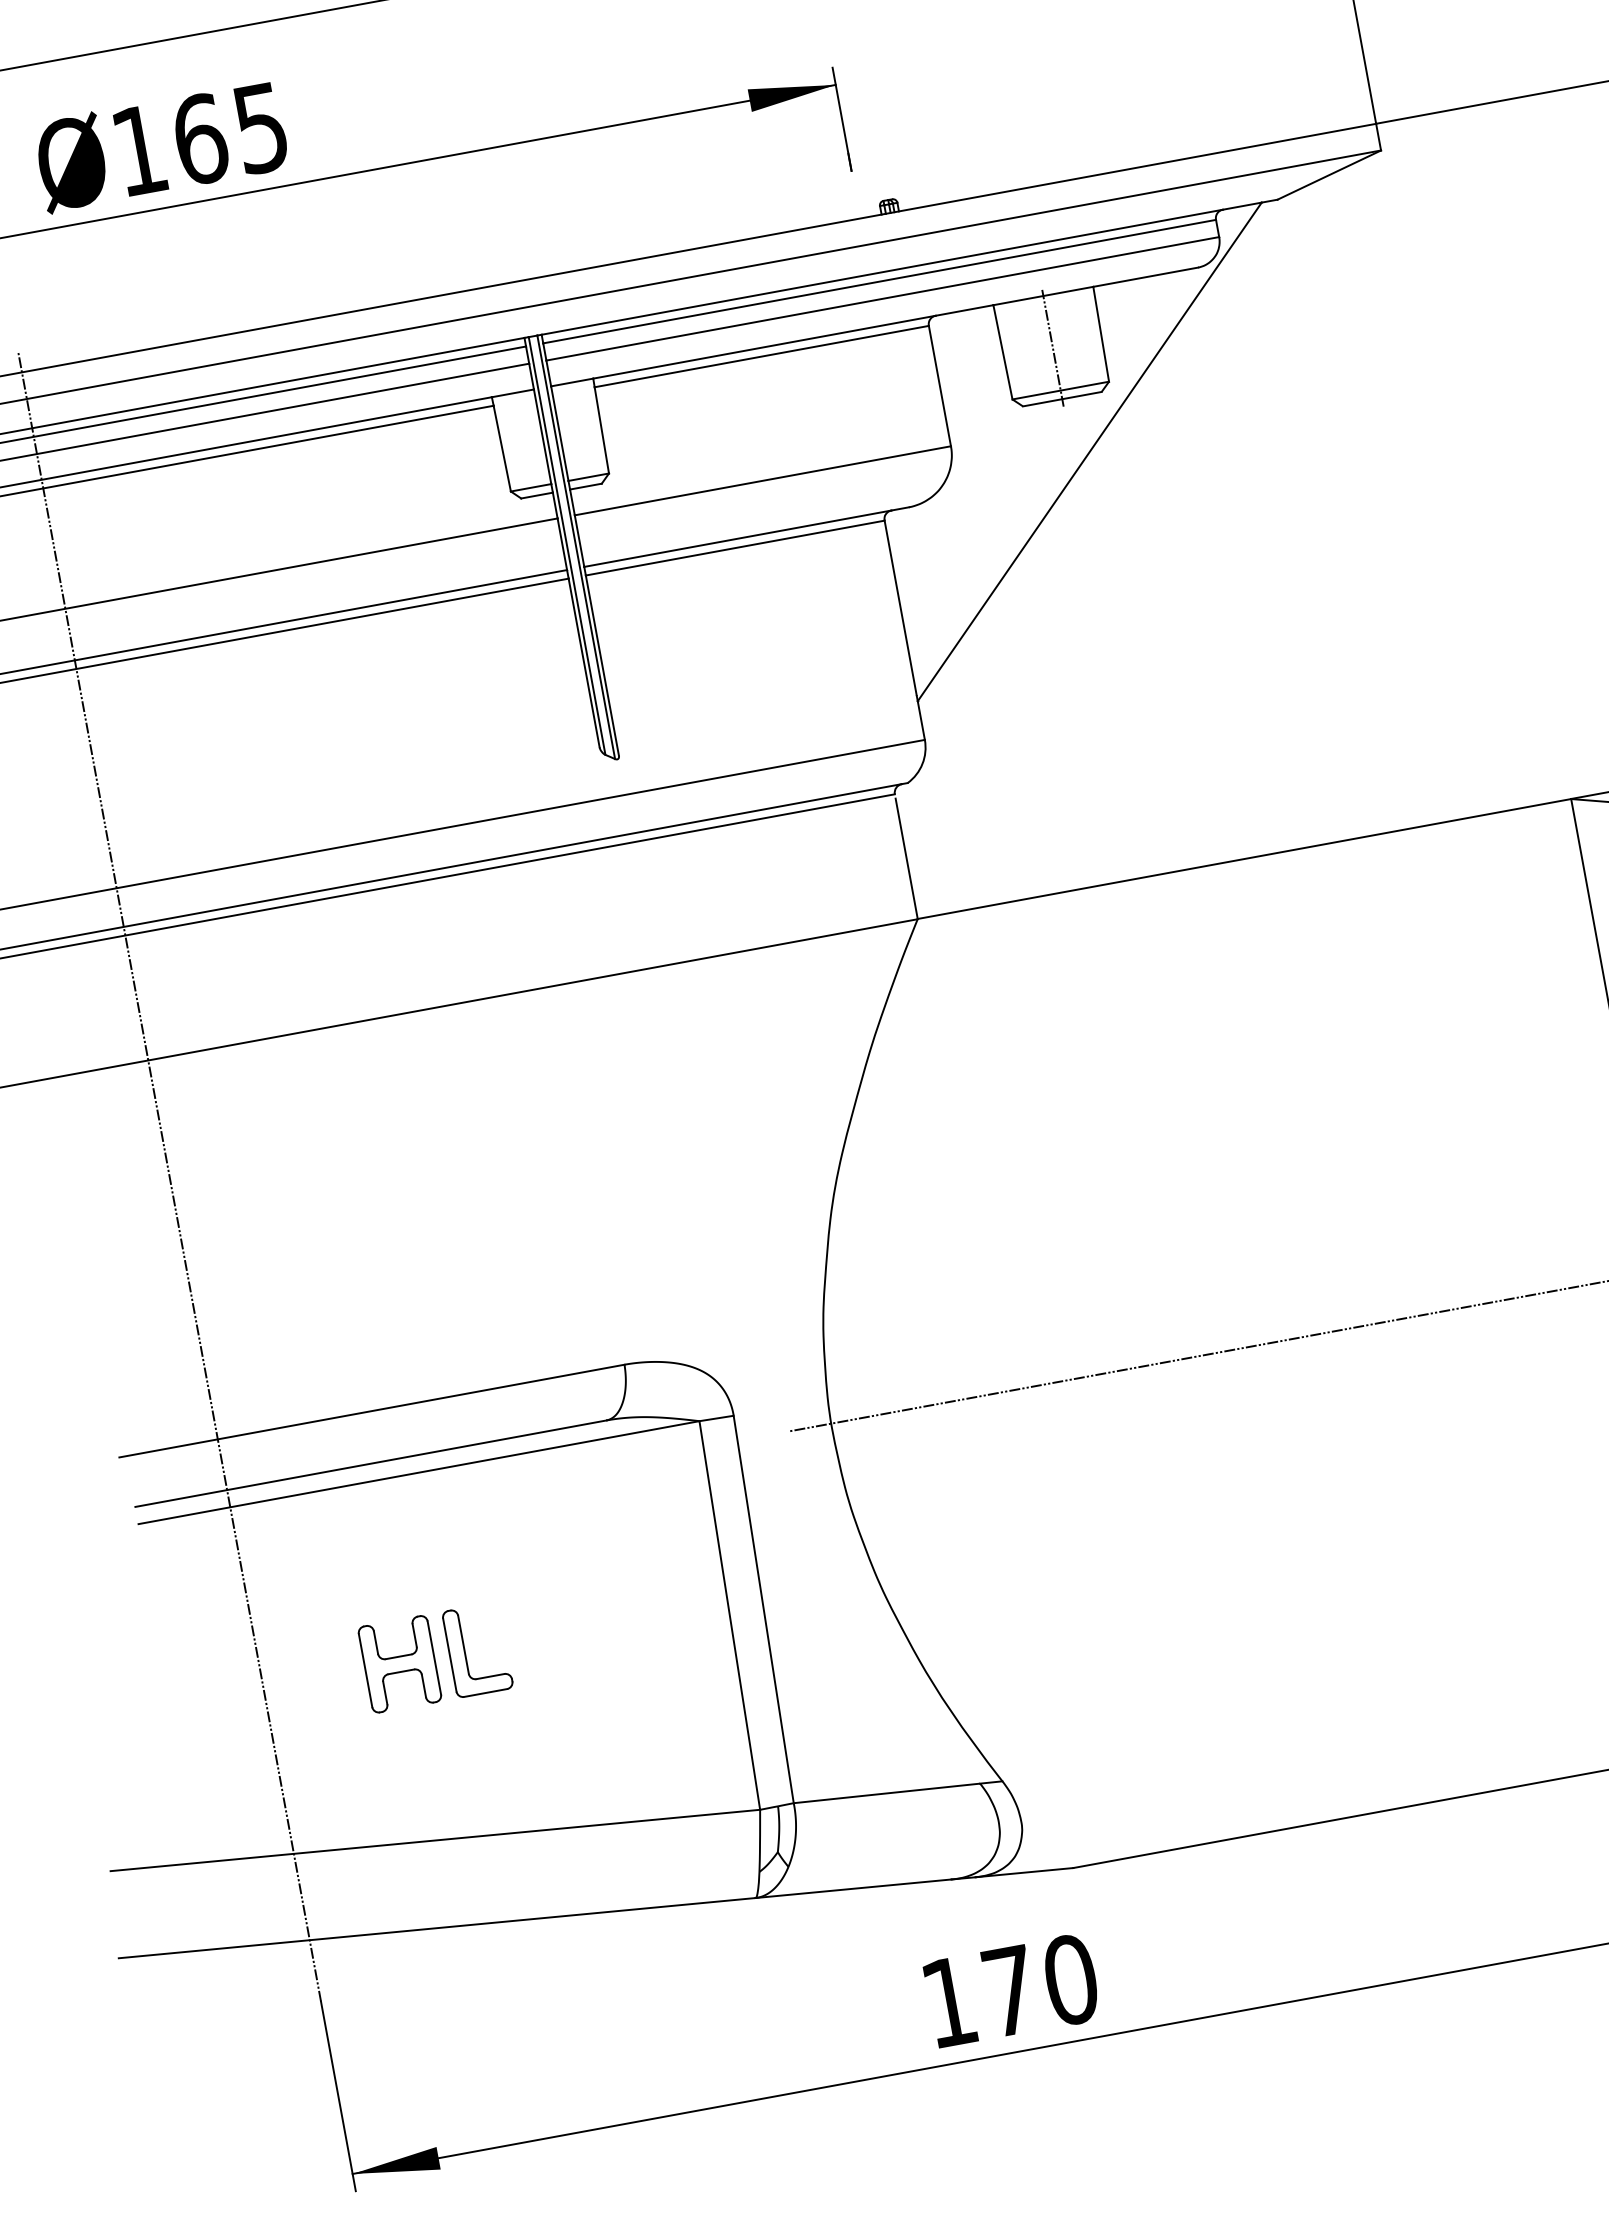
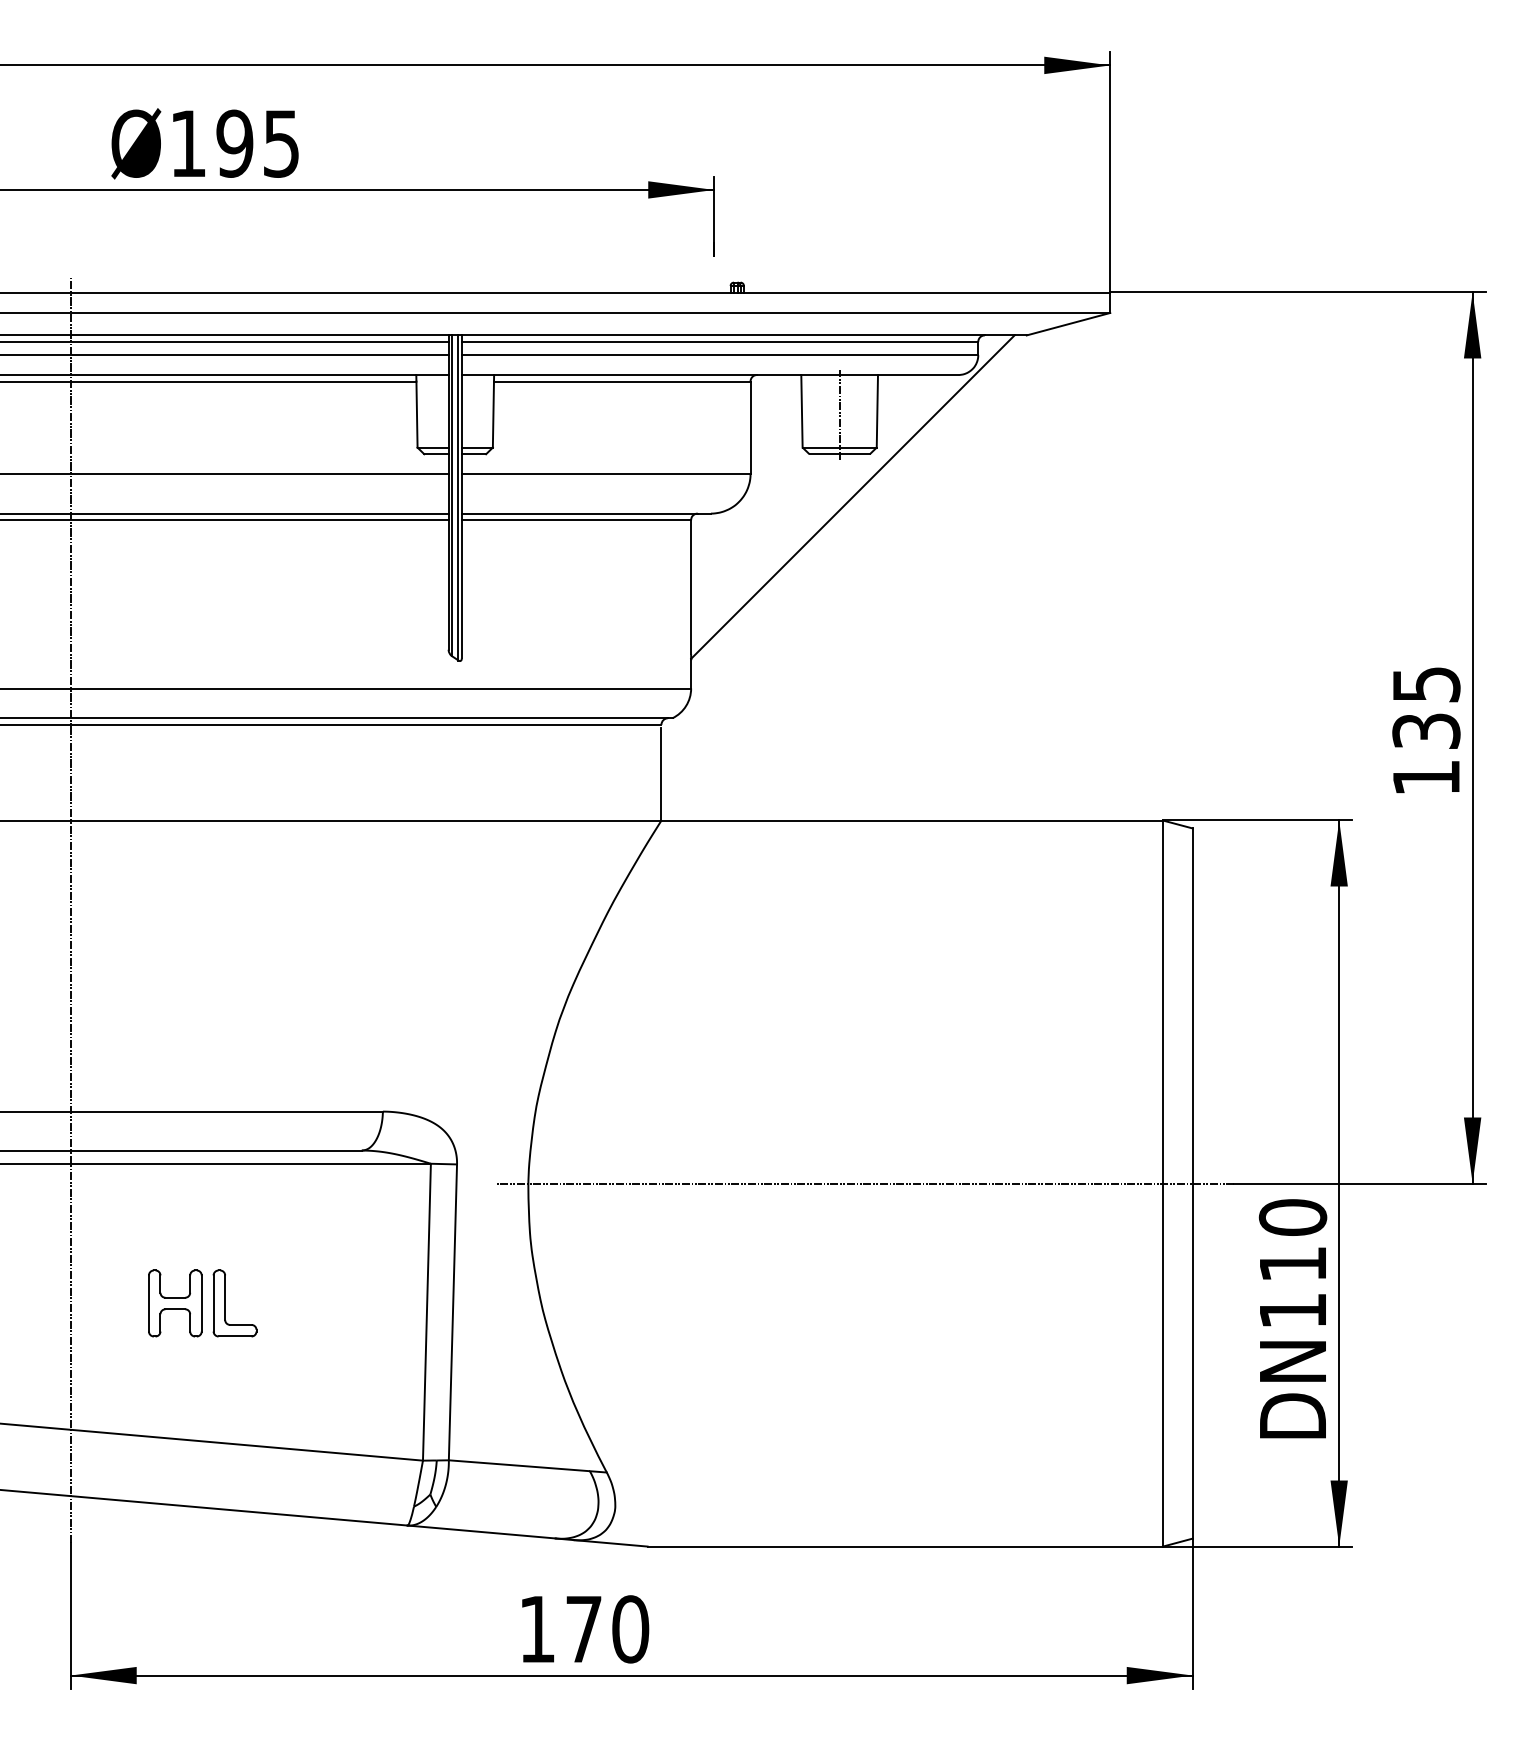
text: (199, 139) -> (234, 143), 165 -> 195

